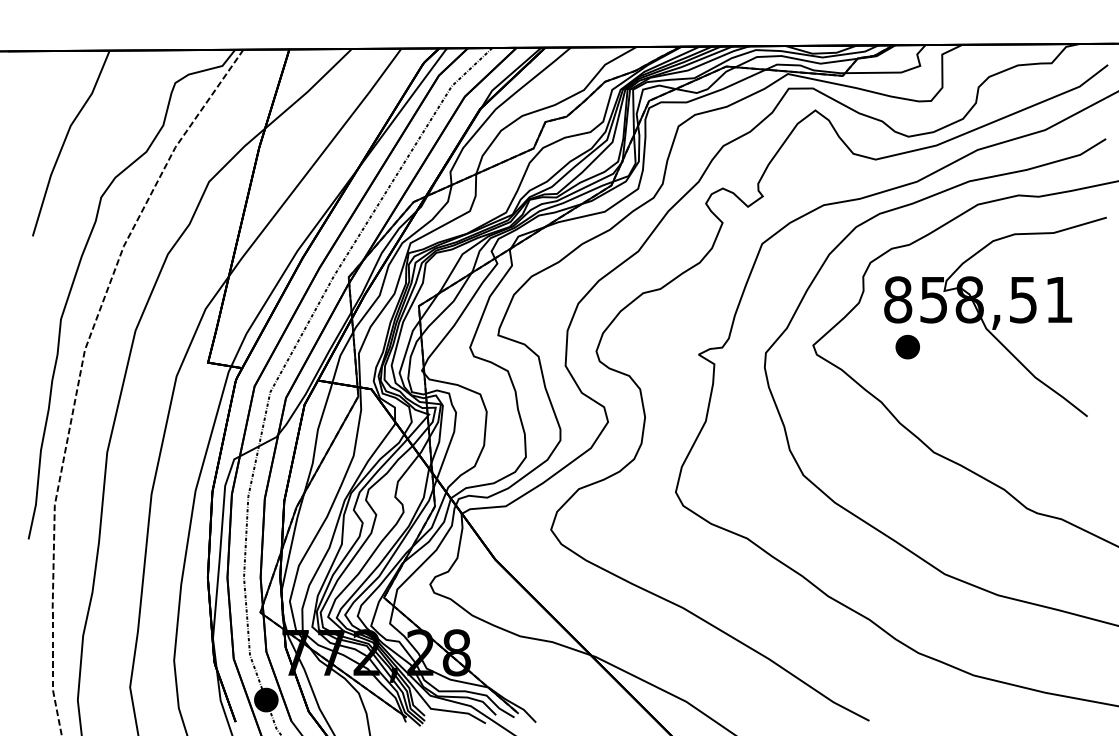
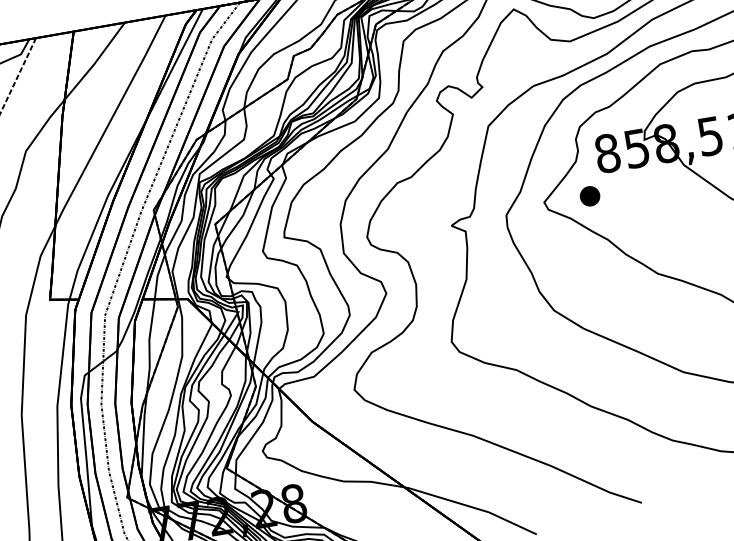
part: (907, 346) -> (589, 195), moved

